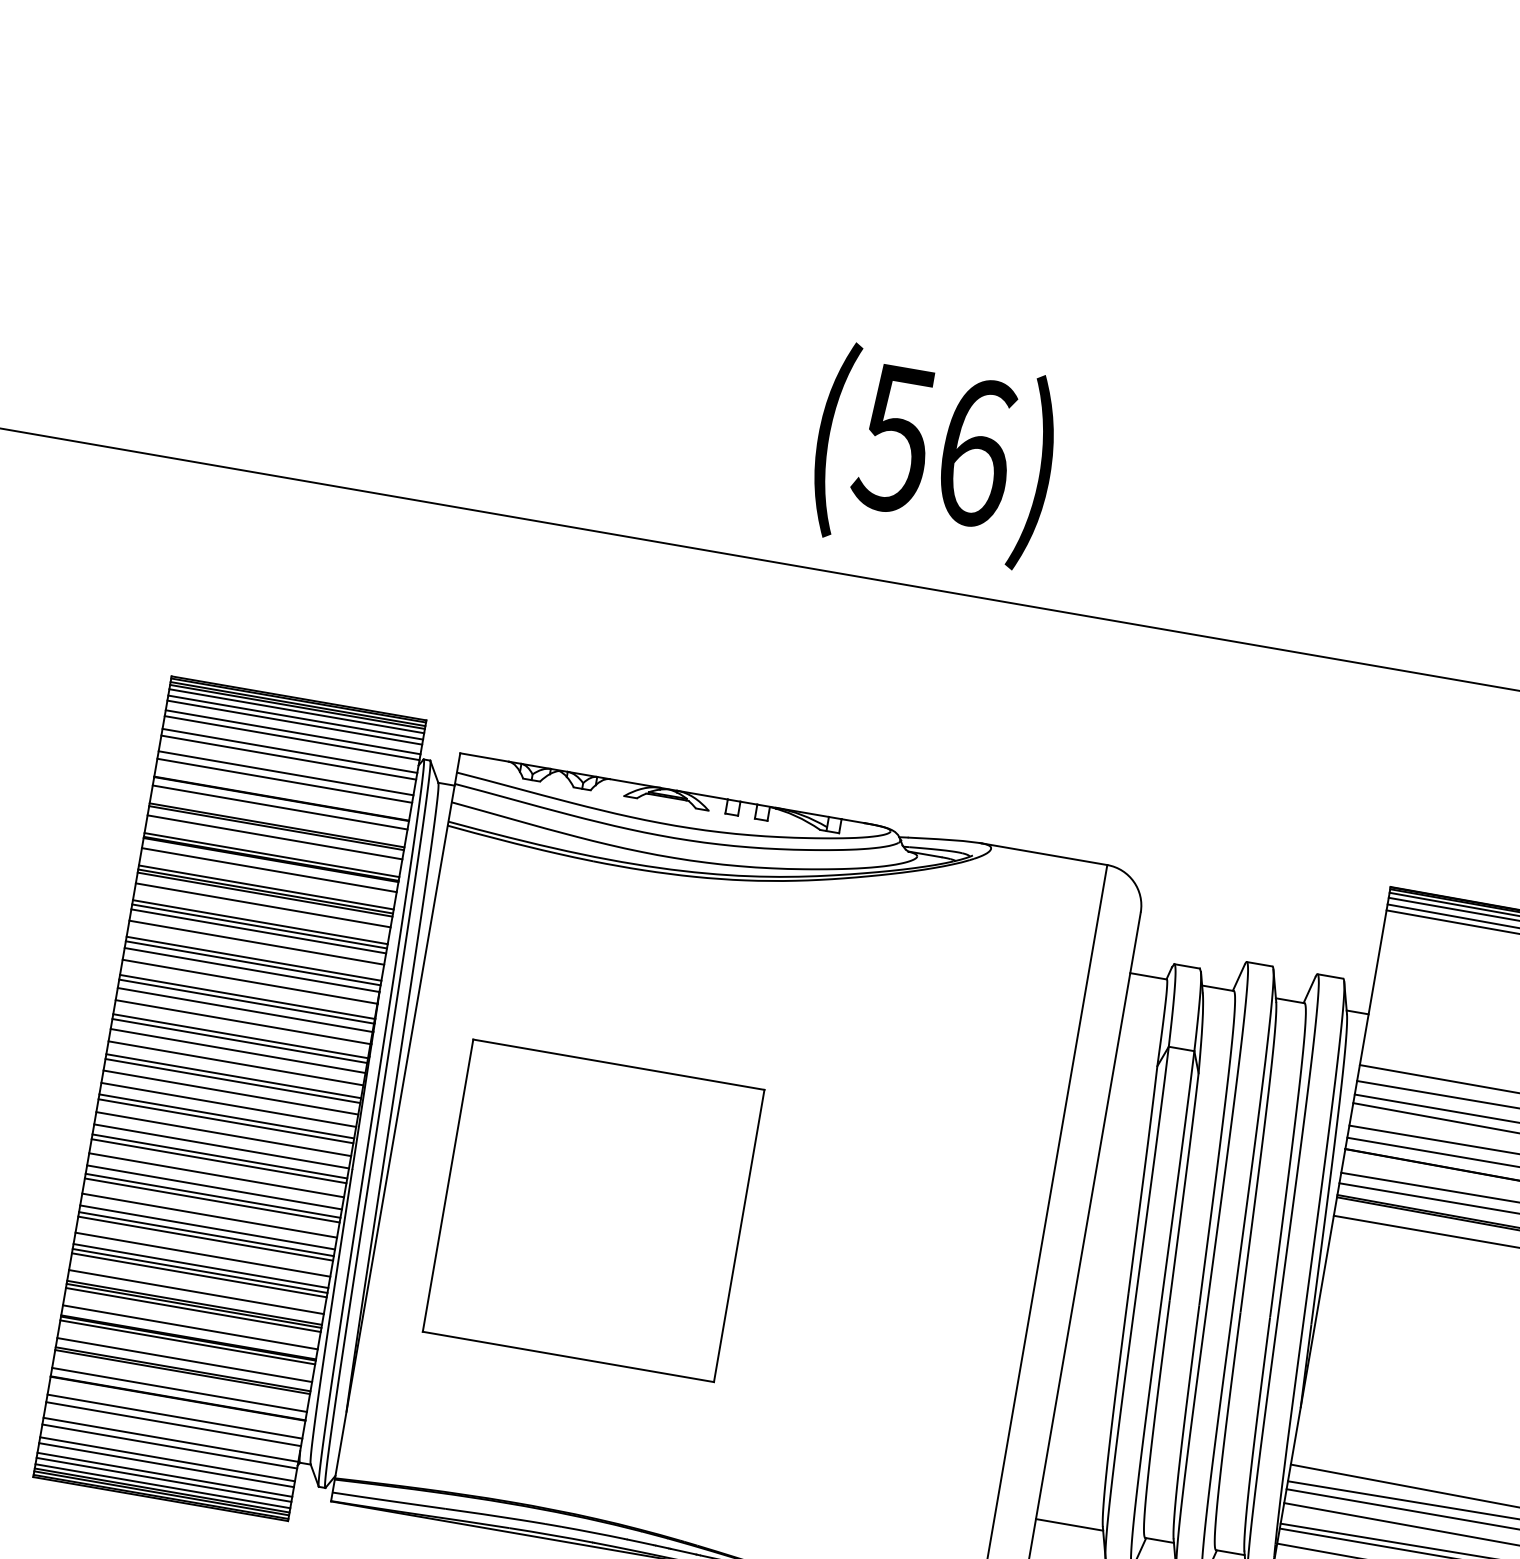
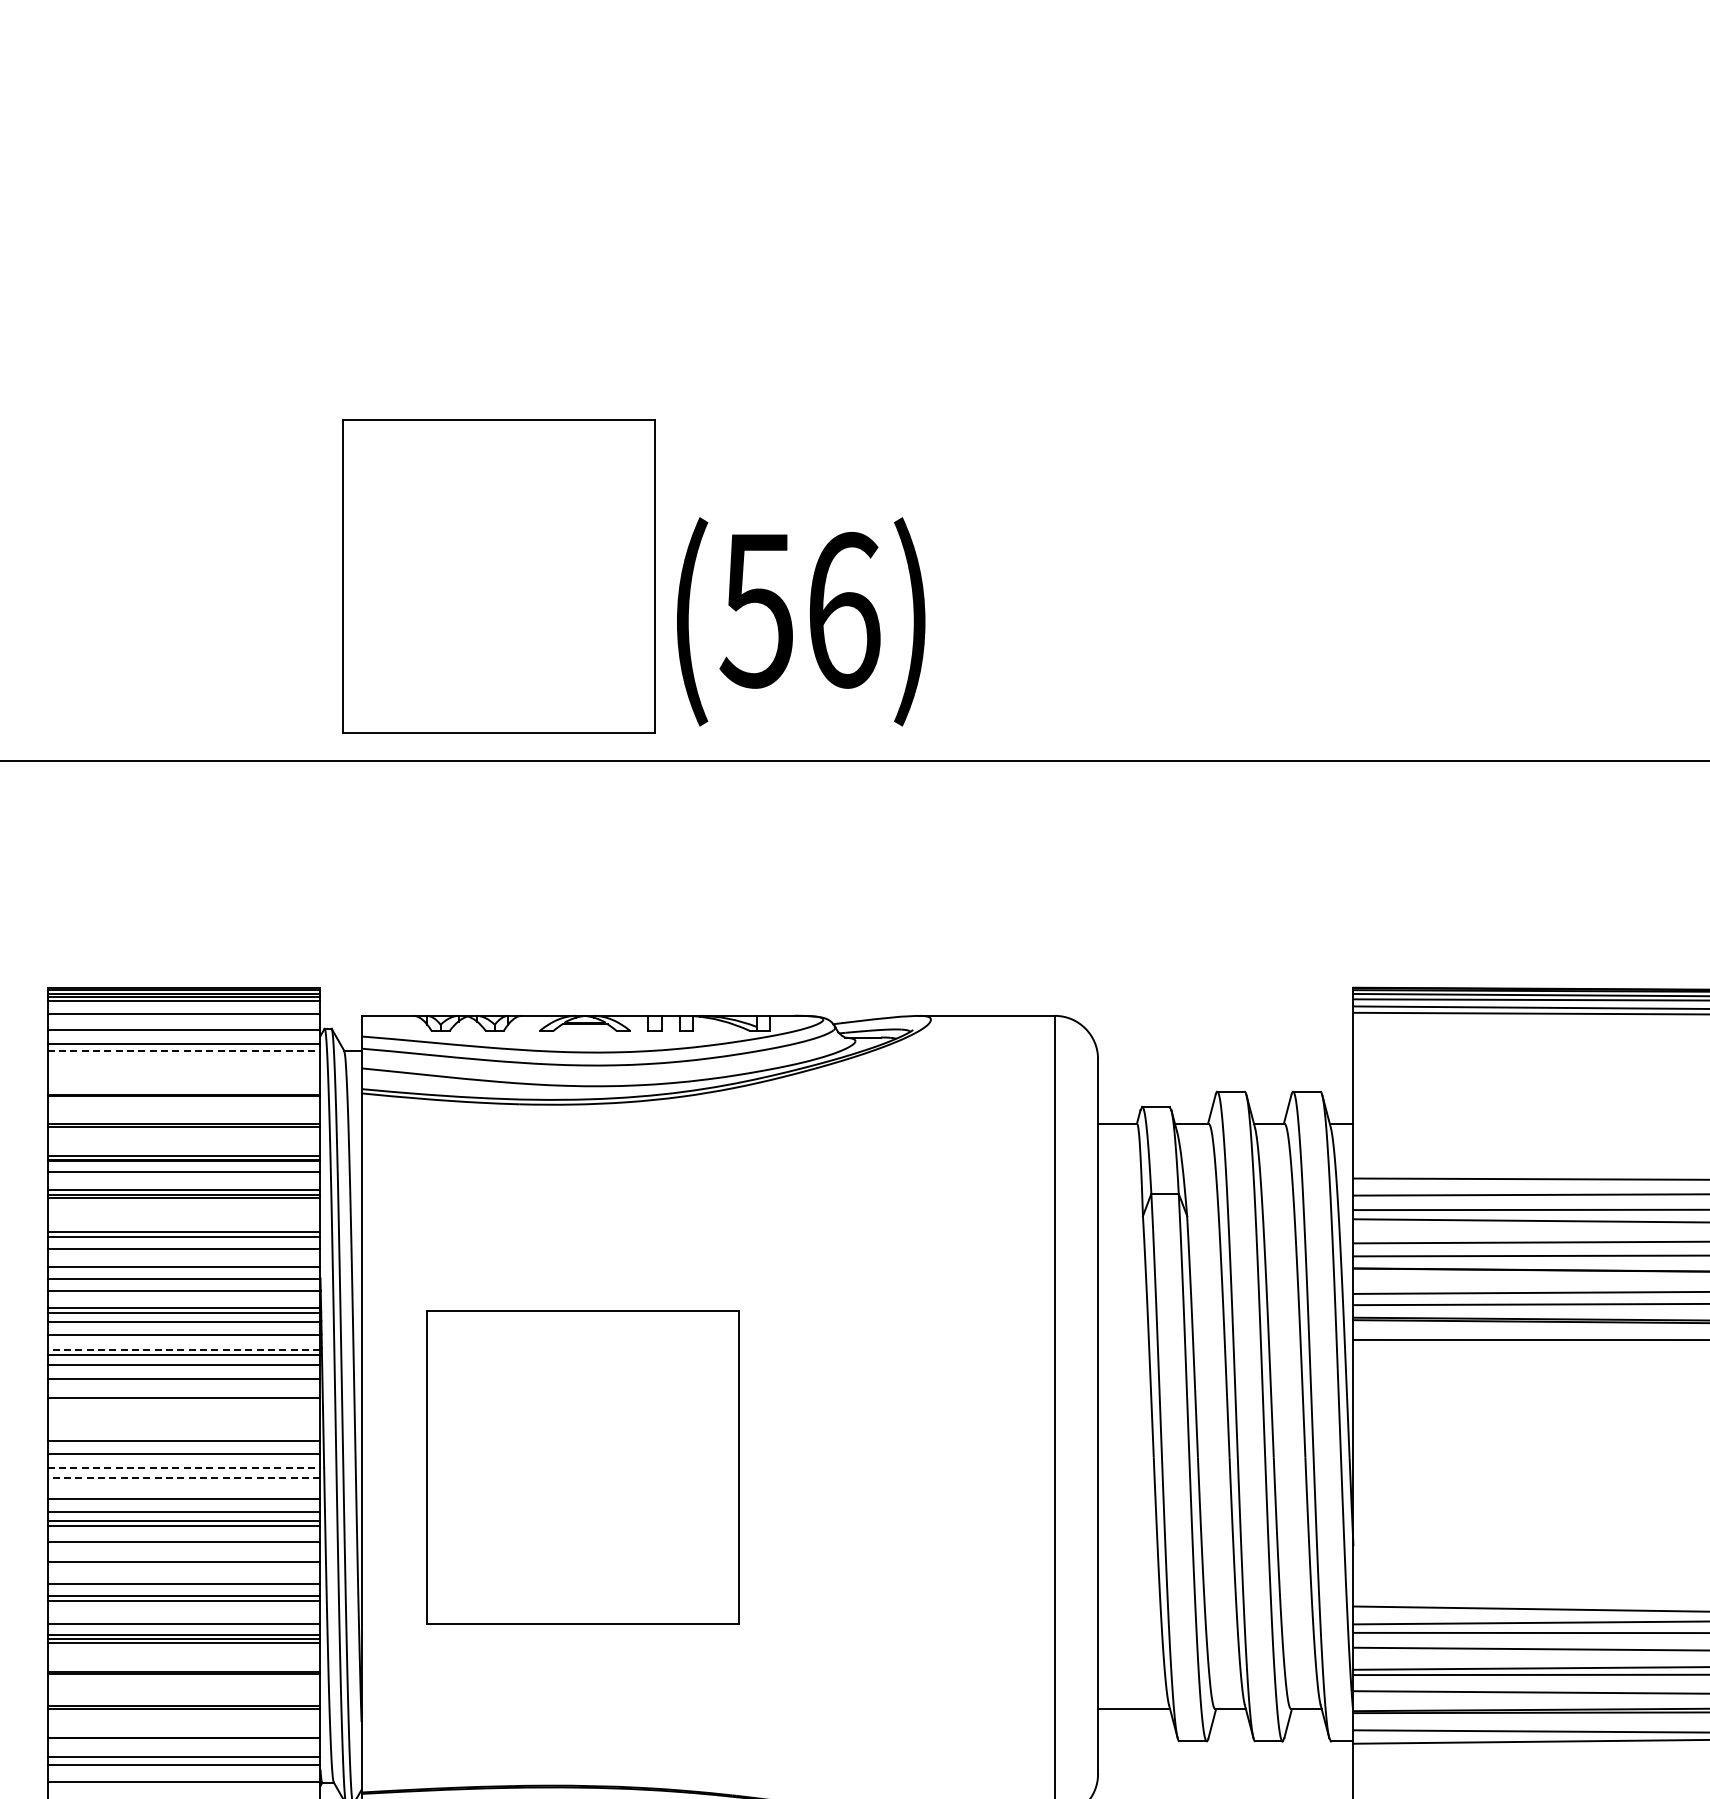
part: (658, 365) -> (498, 576), added
line: (295, 717) -> (183, 1008), removed
line: (292, 731) -> (183, 1023), removed
line: (289, 758) -> (184, 1051), solid -> dashed
line: (285, 772) -> (183, 1067), removed
line: (284, 780) -> (183, 1075), removed
line: (279, 807) -> (183, 1104), removed
line: (274, 837) -> (183, 1136), removed
line: (262, 905) -> (183, 1209), removed
line: (259, 922) -> (183, 1227), removed
line: (252, 963) -> (183, 1271), removed
line: (240, 1036) -> (183, 1349), solid -> dashed
line: (233, 1076) -> (183, 1392), removed
line: (230, 1092) -> (183, 1409), removed
line: (228, 1105) -> (183, 1423), removed
line: (226, 1116) -> (183, 1435), removed
line: (222, 1146) -> (184, 1467), solid -> dashed
line: (219, 1156) -> (183, 1478), solid -> dashed
line: (218, 1161) -> (183, 1483), removed
line: (207, 1227) -> (183, 1554), removed
line: (205, 1238) -> (183, 1566), removed
line: (198, 1275) -> (183, 1605), removed
line: (189, 1327) -> (183, 1661), removed
line: (187, 1342) -> (183, 1677), removed
line: (184, 1359) -> (183, 1696), removed
line: (179, 1389) -> (183, 1728), removed
line: (169, 1446) -> (183, 1789), removed

